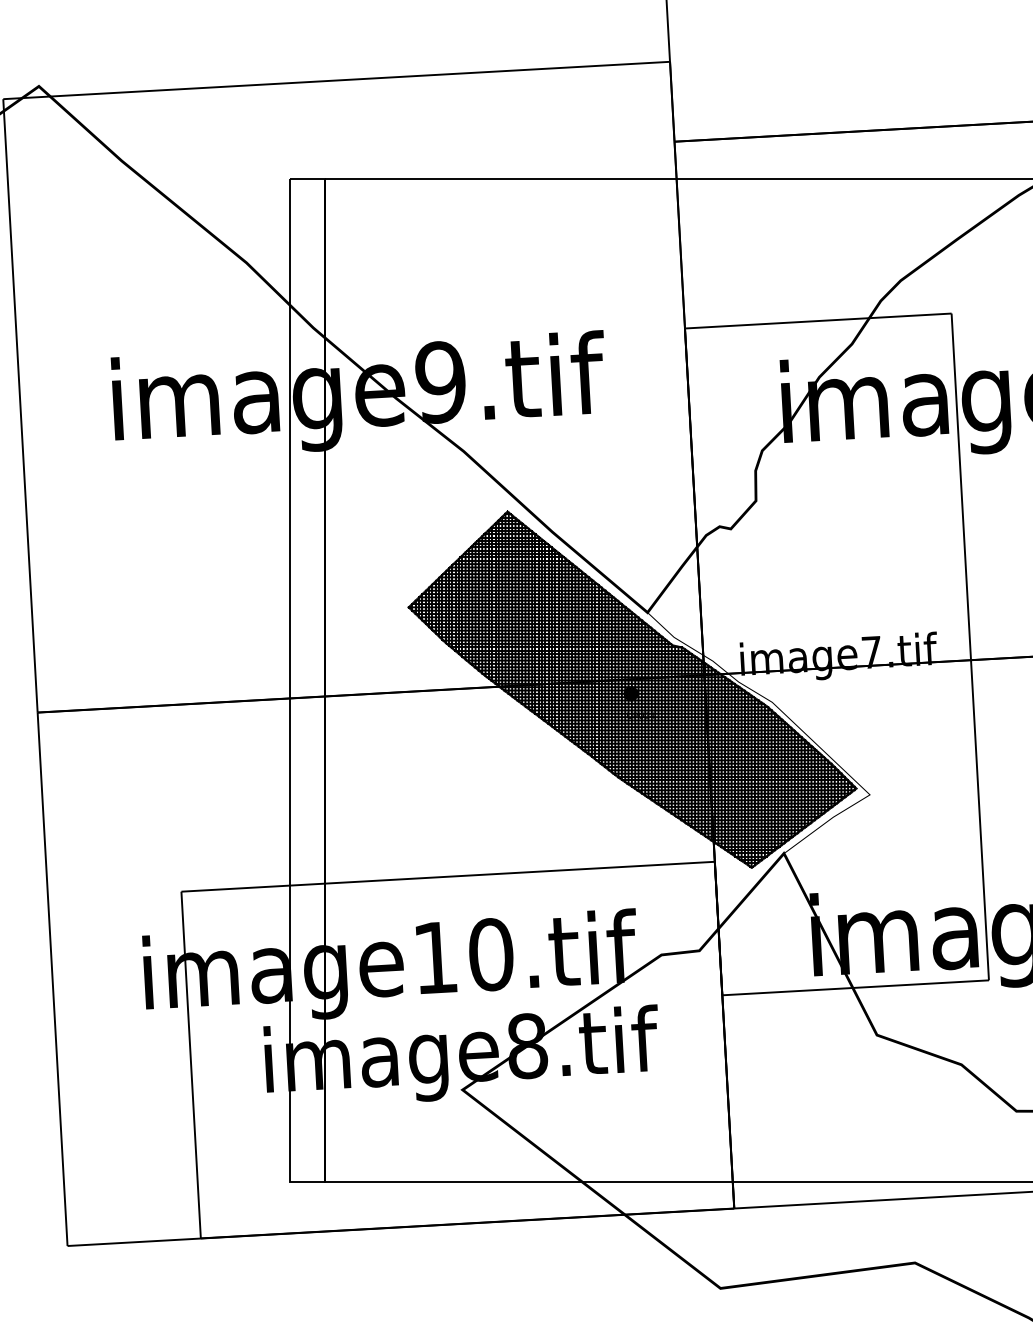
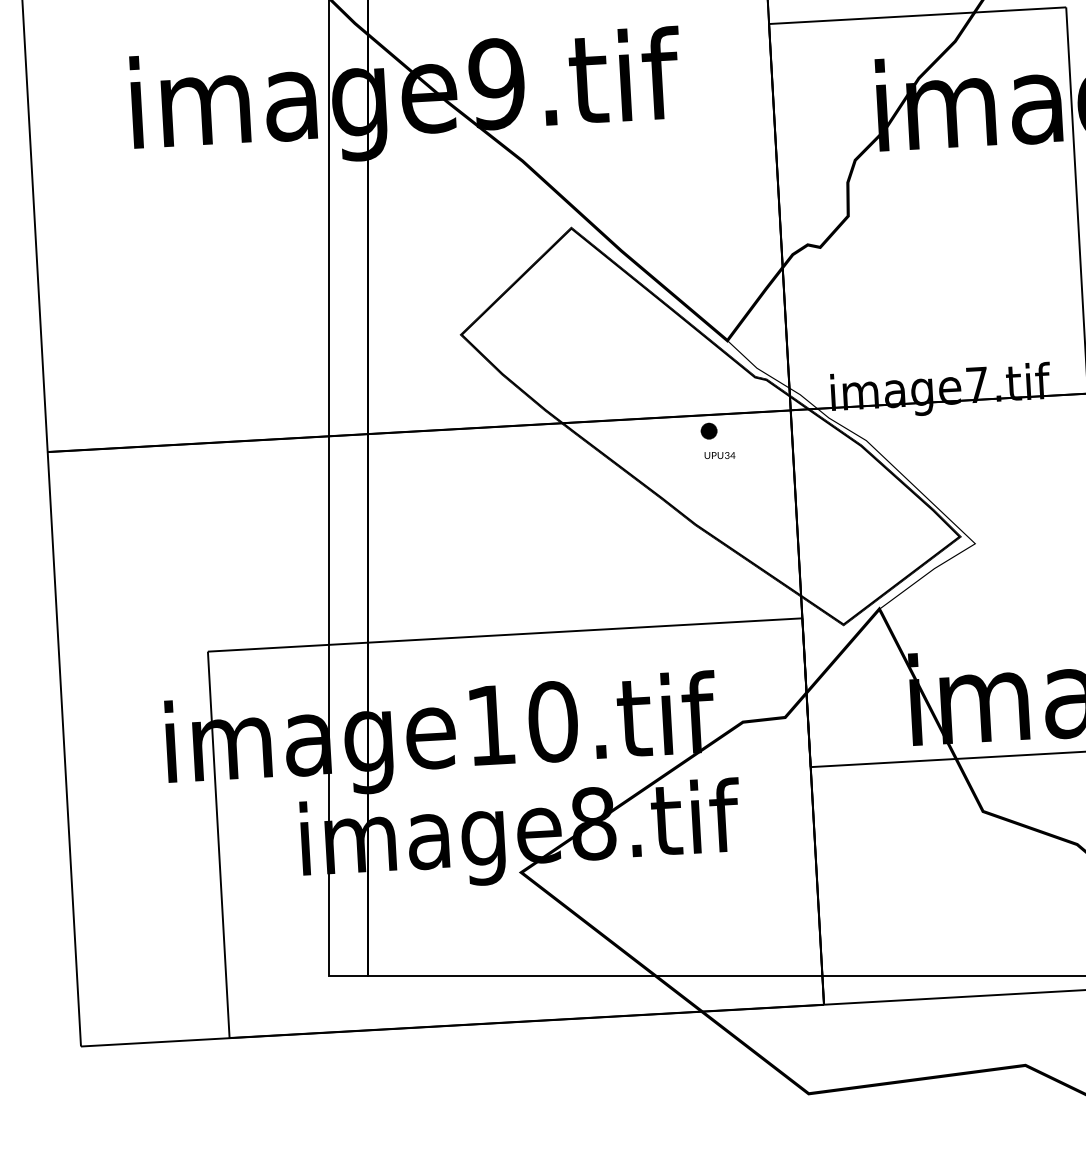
hatch: (631, 689) -> (709, 426), removed

